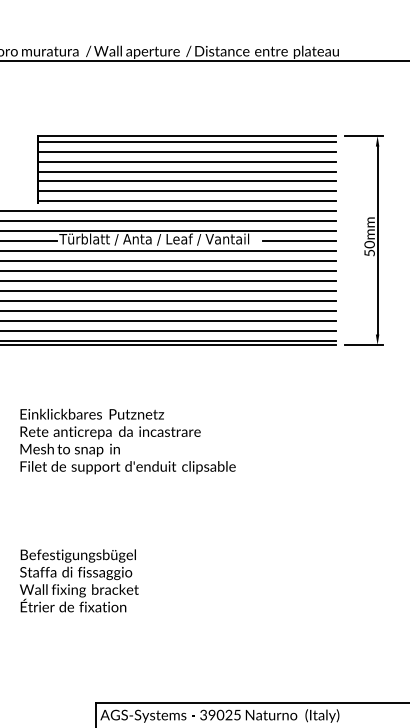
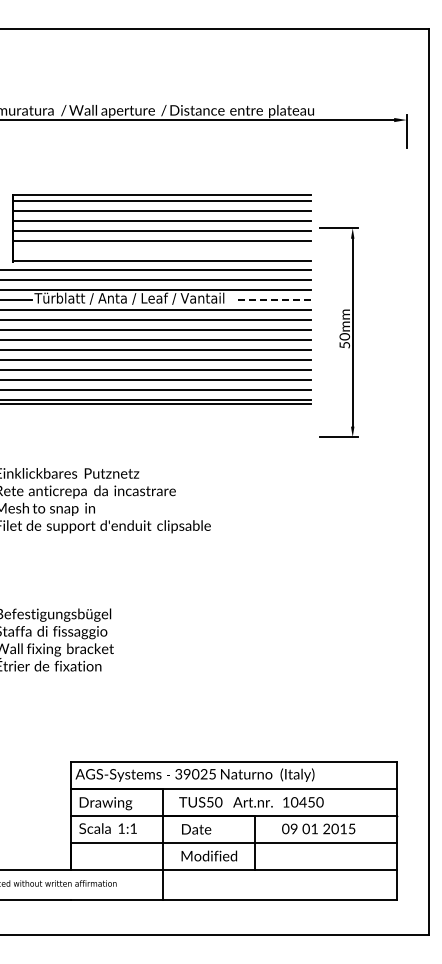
line: (187, 191) -> (162, 250), removed
part: (363, 240) -> (338, 332), moved
line: (299, 241) -> (274, 300), solid -> dashed

